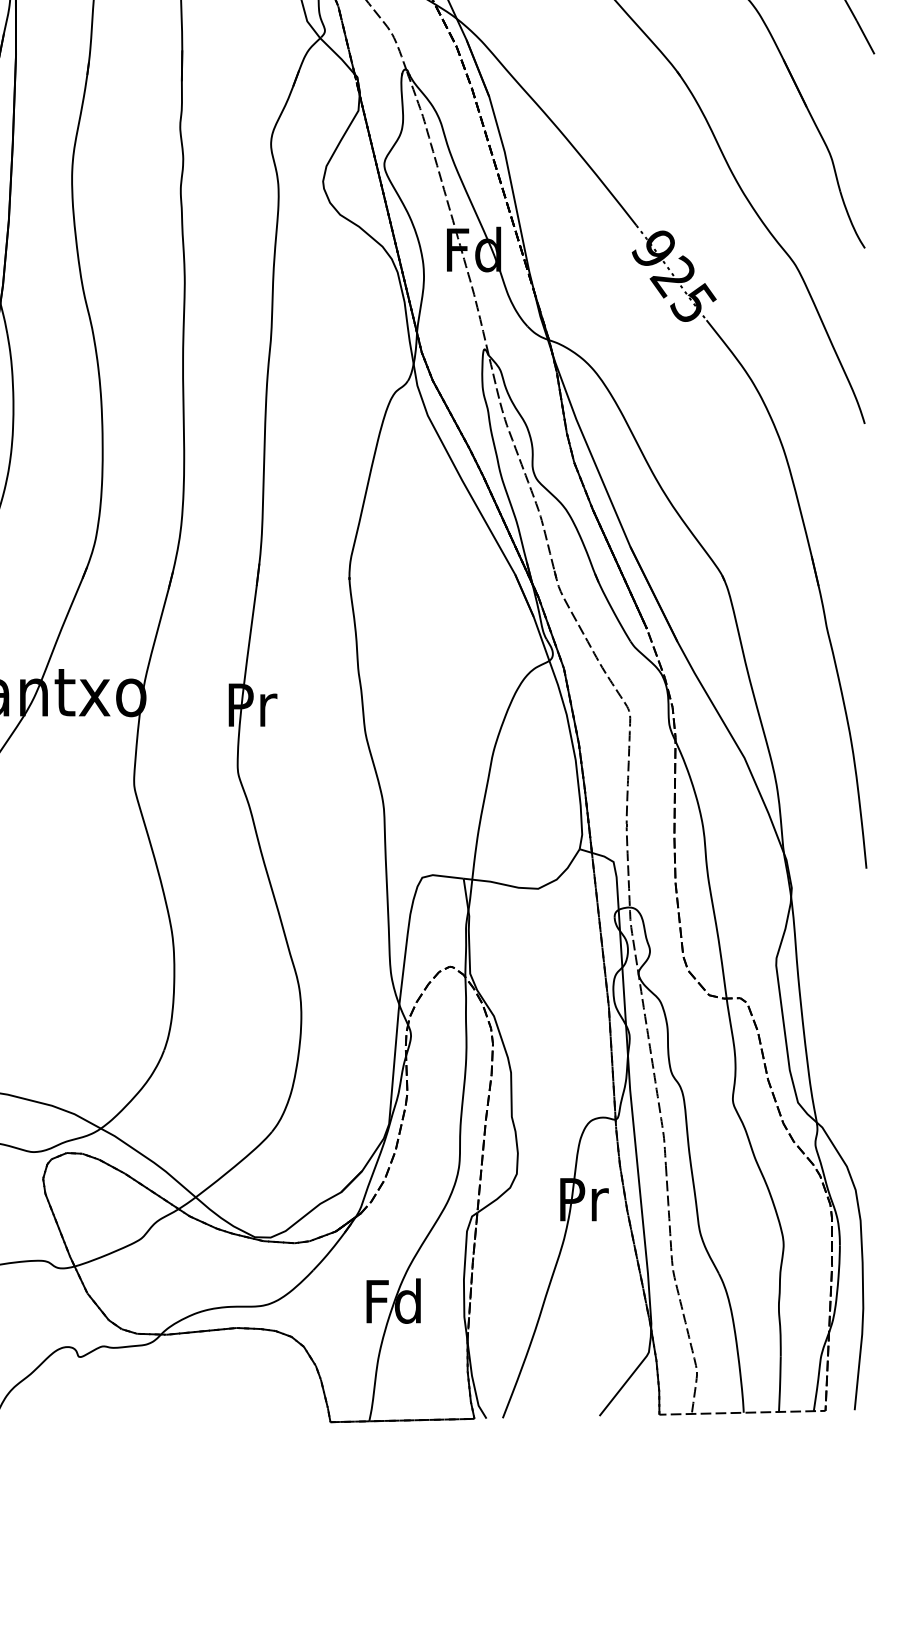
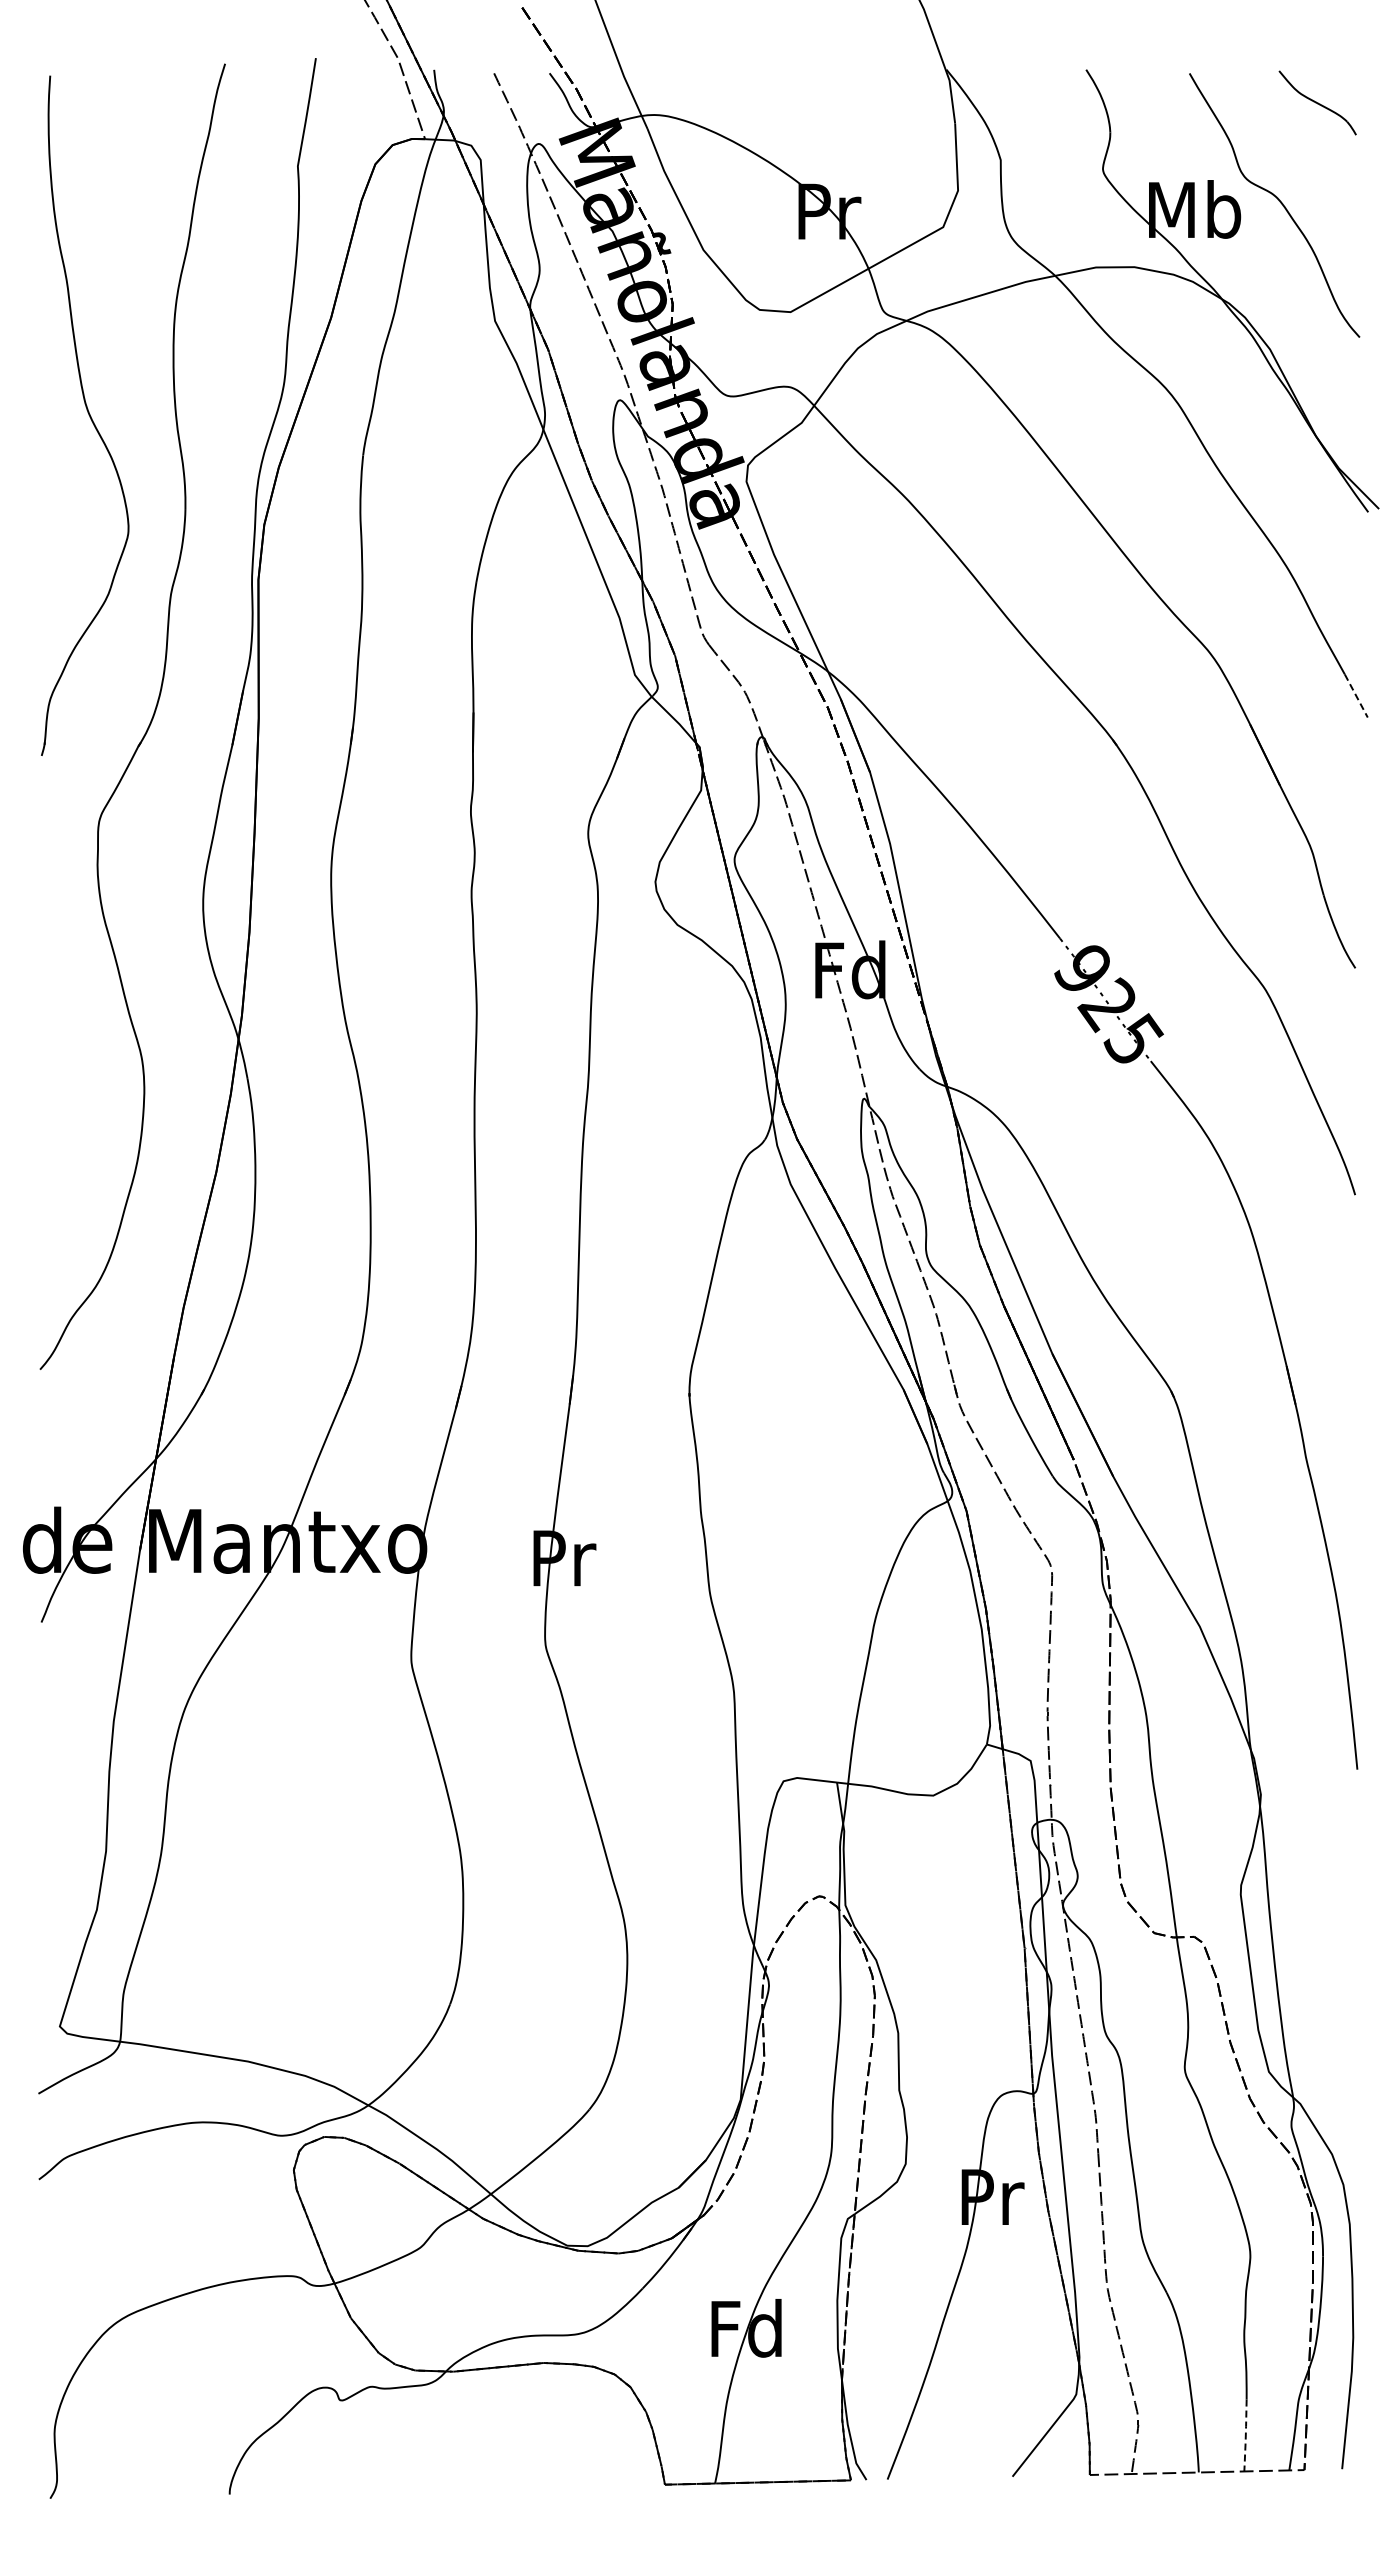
line: (865, 37) -> (1356, 695), solid -> dashed
line: (779, 1384) -> (1245, 2435), solid -> dashed

